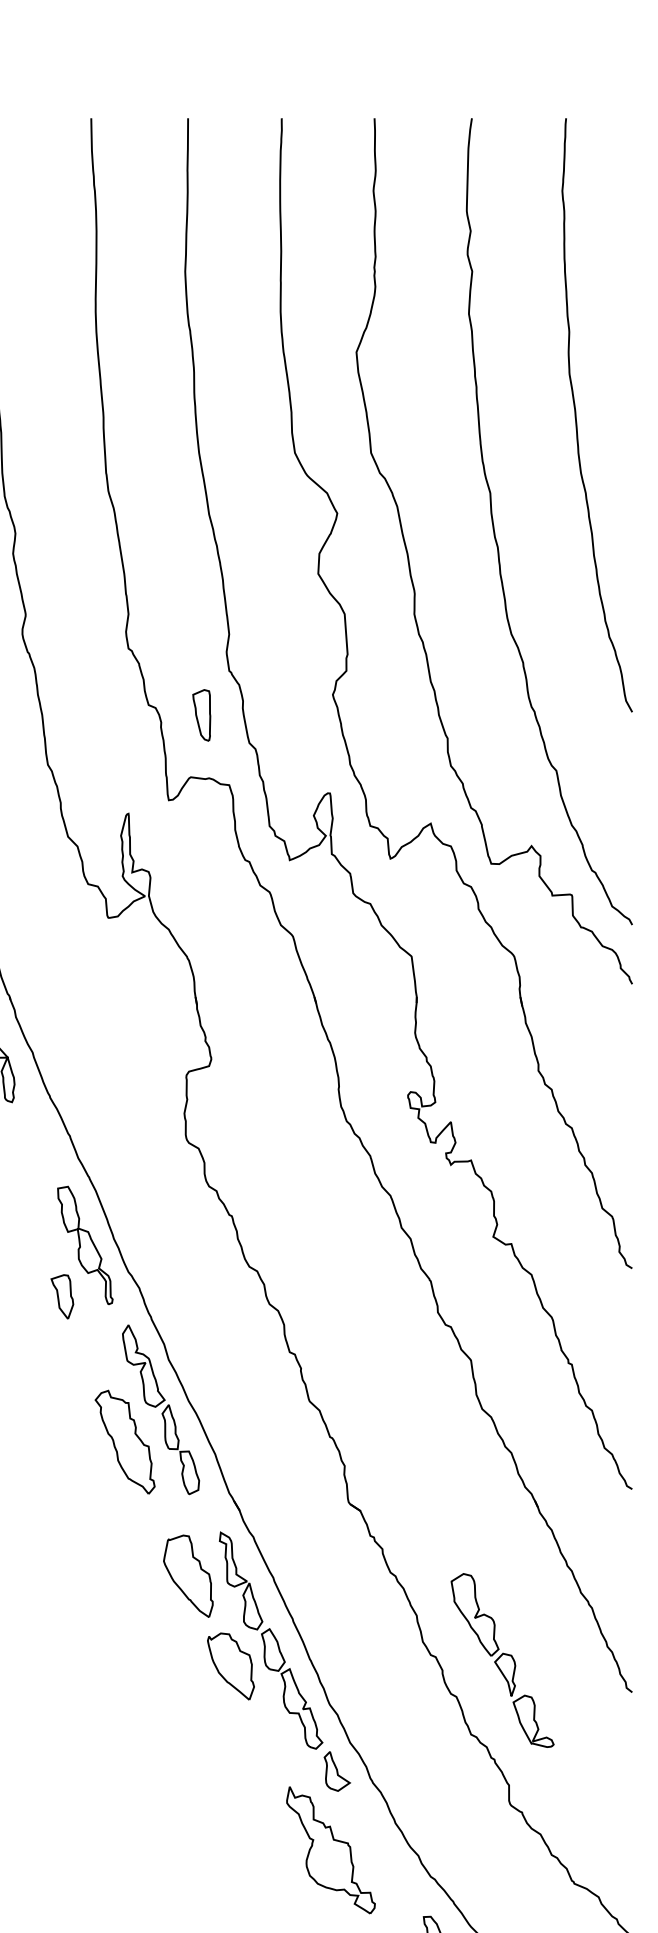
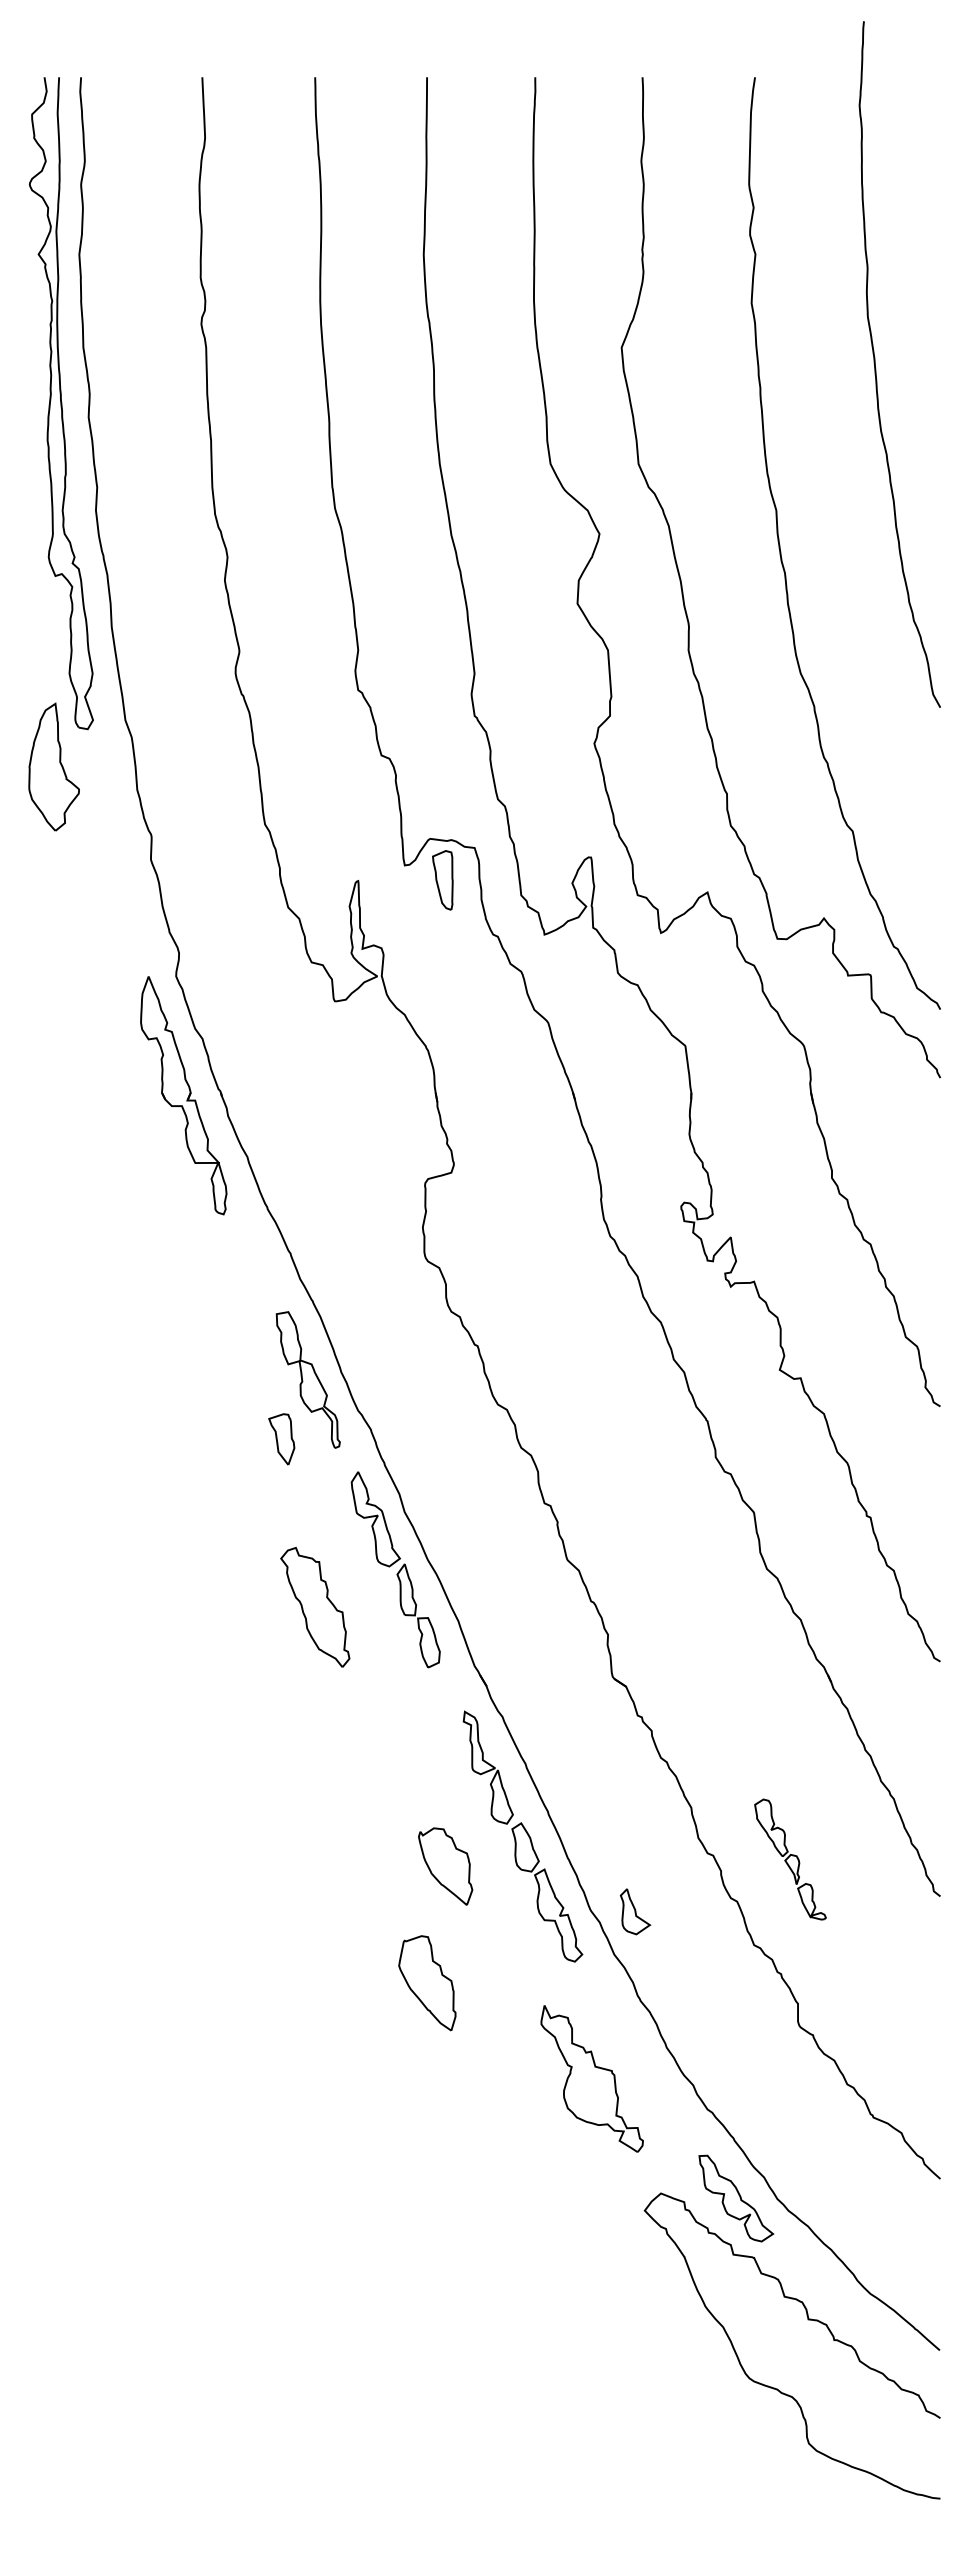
curve: (577, 418) -> (876, 368), moved
part: (201, 715) -> (442, 880), moved
part: (125, 1441) -> (315, 1606), moved
part: (188, 1576) -> (427, 1983), moved
part: (502, 1660) -> (790, 1859), size x0.6
part: (230, 1666) -> (445, 1866), moved
part: (337, 1771) -> (635, 1911), moved

